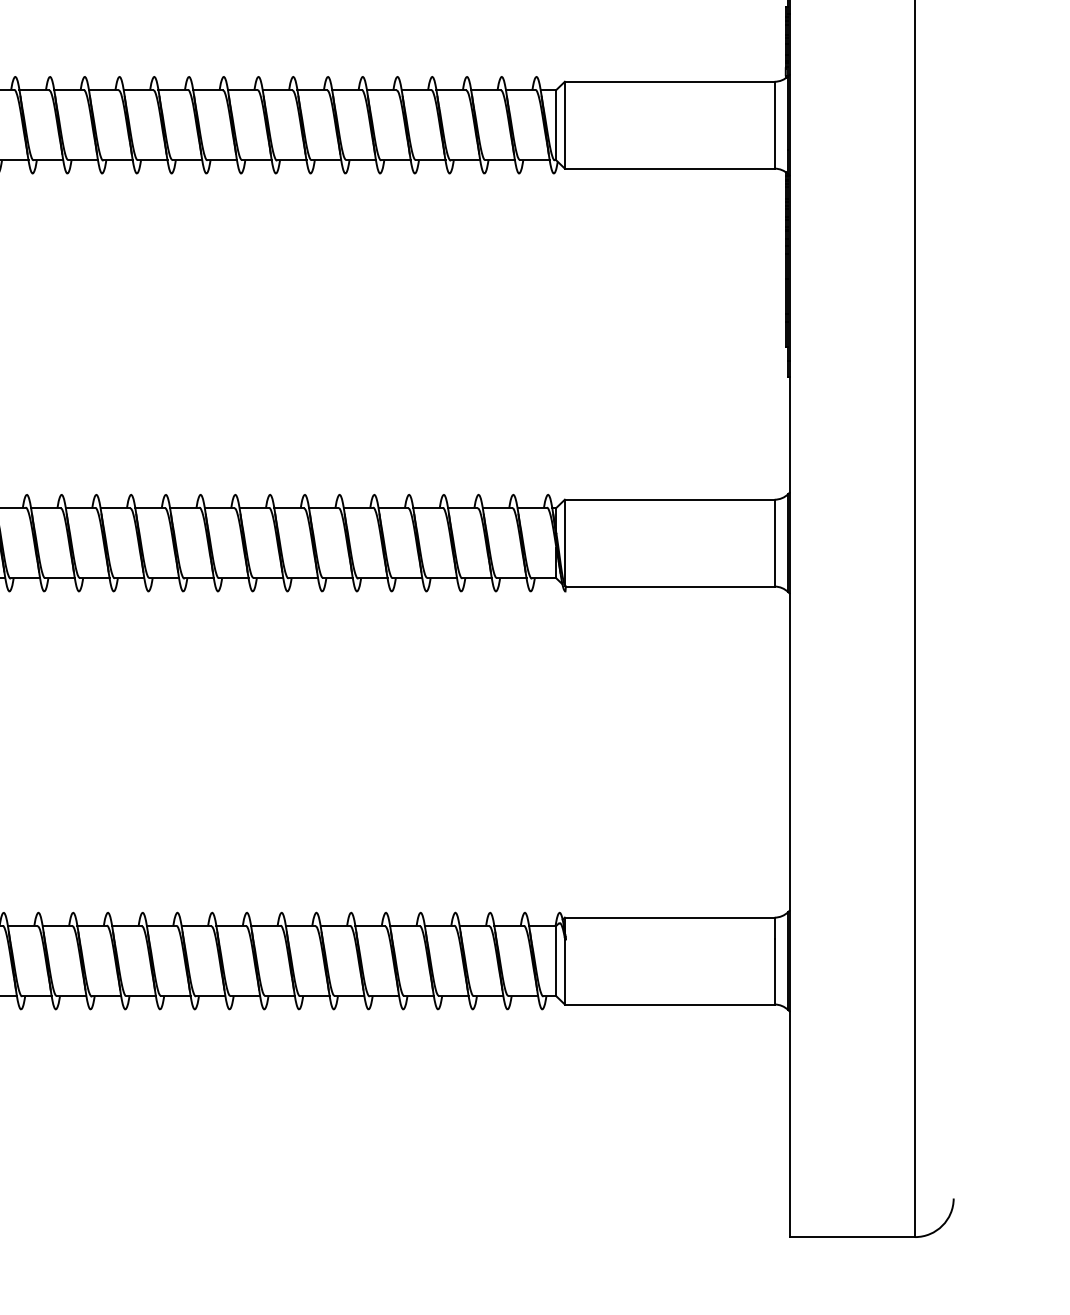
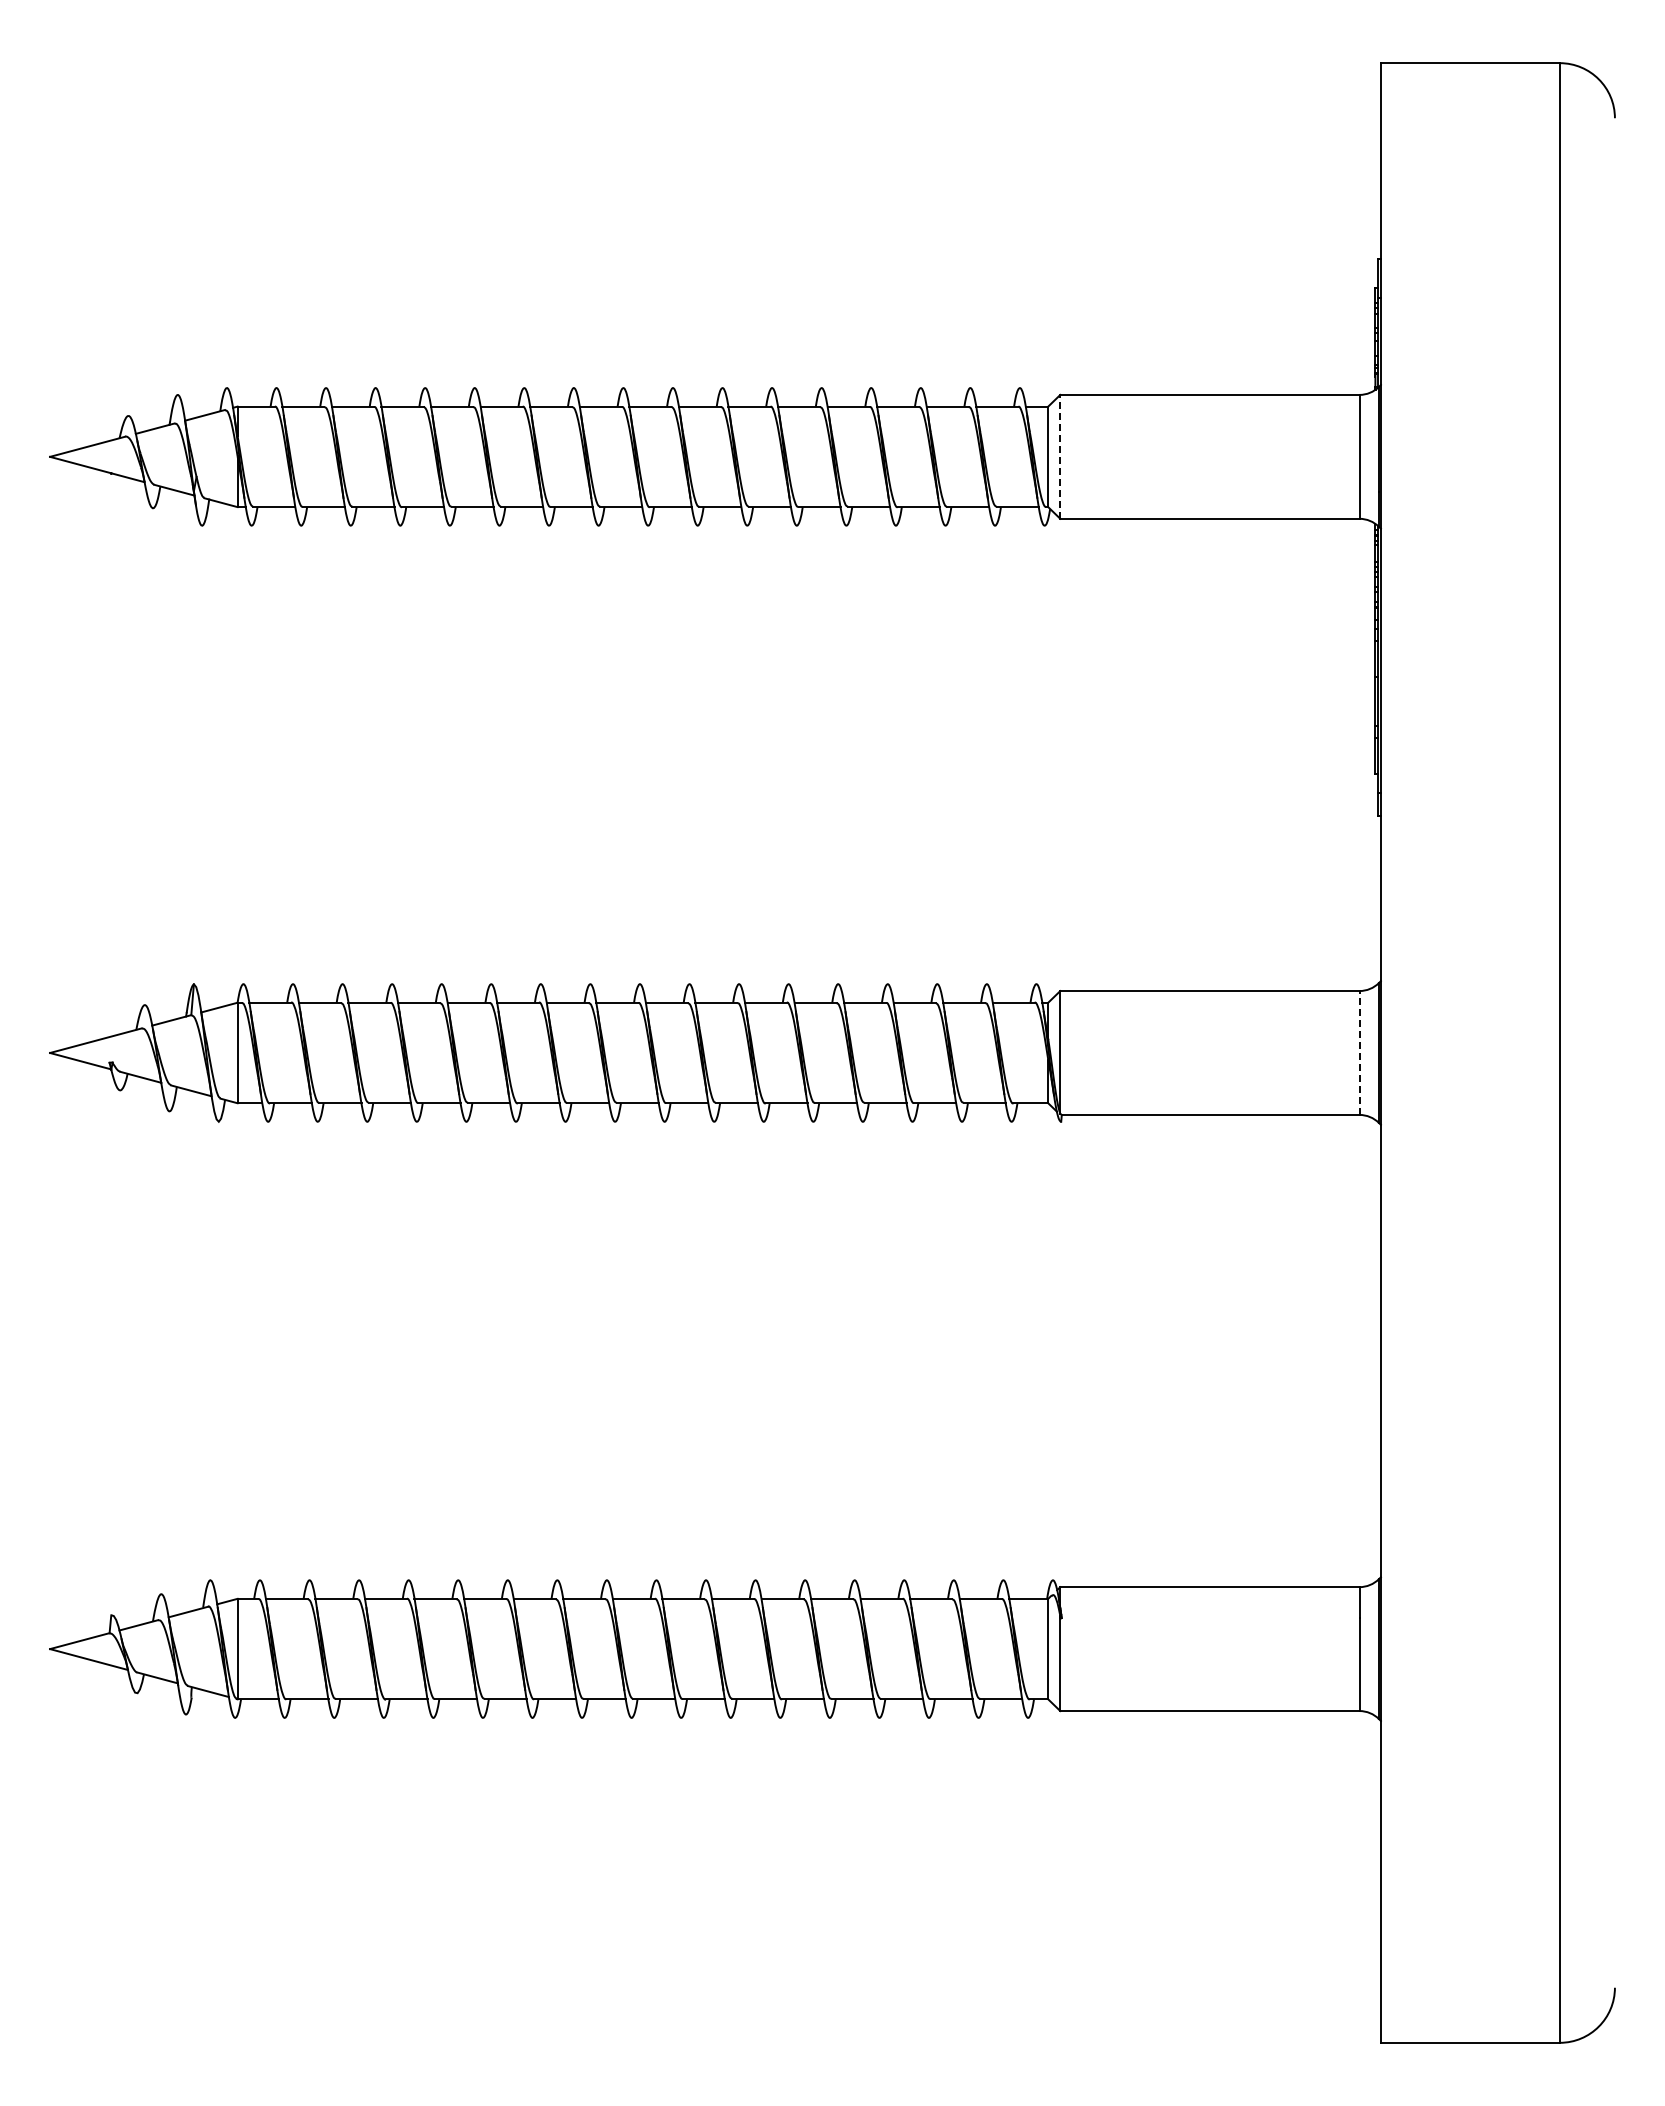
line: (564, 124) -> (1060, 456), solid -> dashed
line: (774, 543) -> (1359, 1053), solid -> dashed

